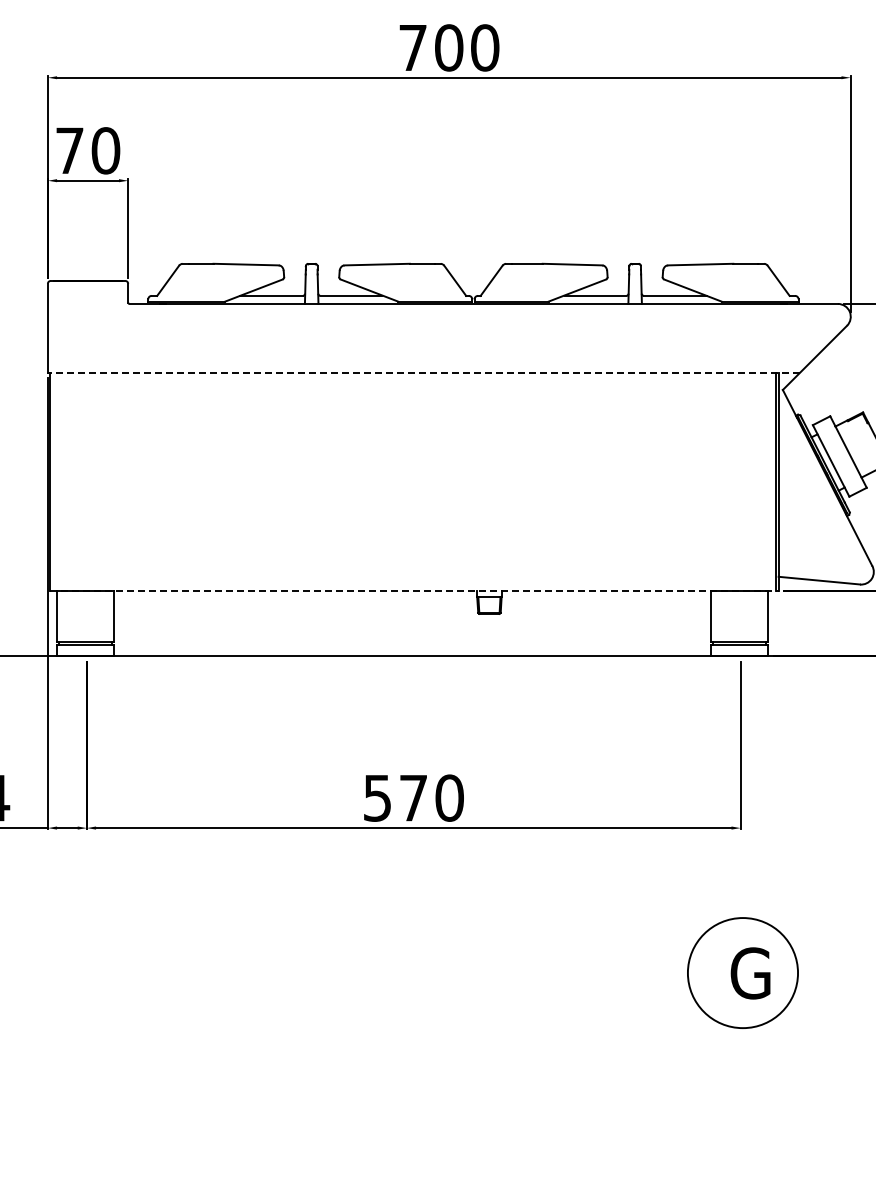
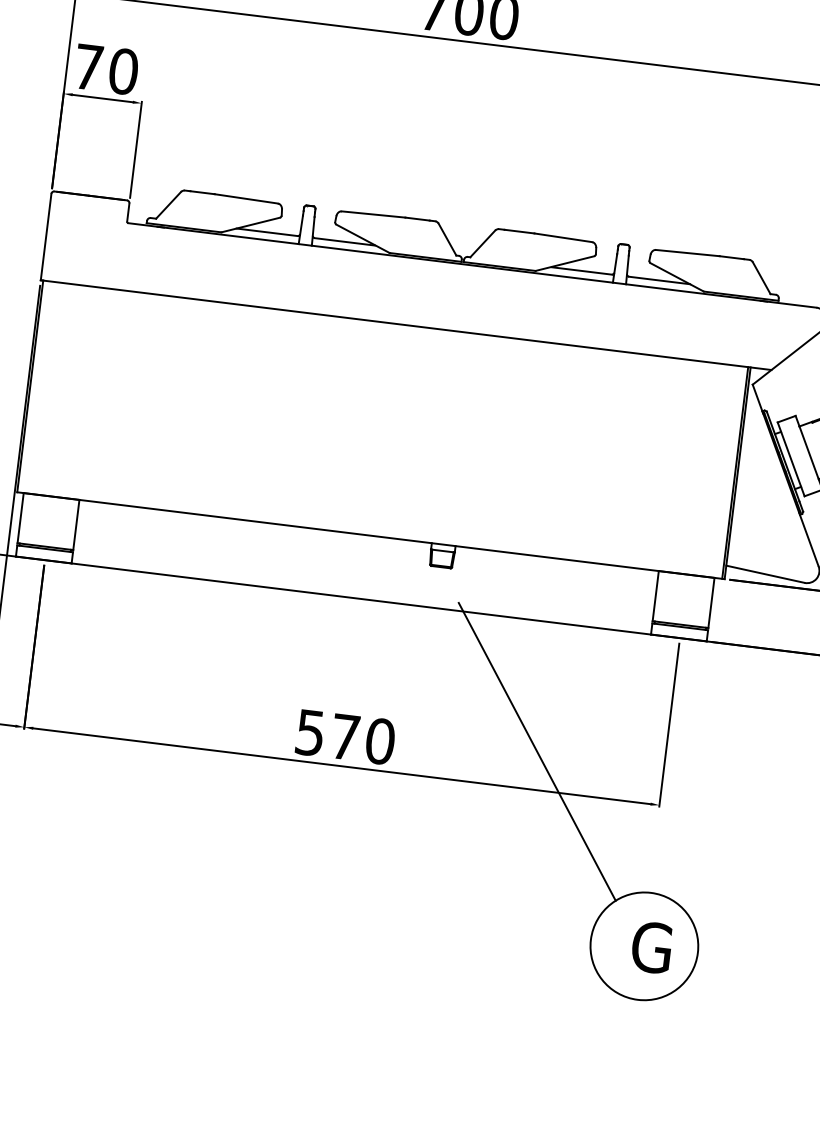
line: (423, 372) -> (405, 324), dashed -> solid
line: (415, 590) -> (371, 535), dashed -> solid
line: (609, 788) -> (536, 751), added

